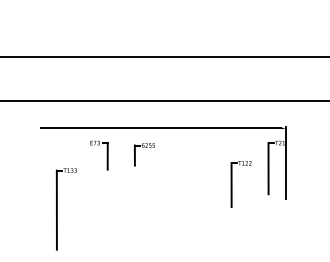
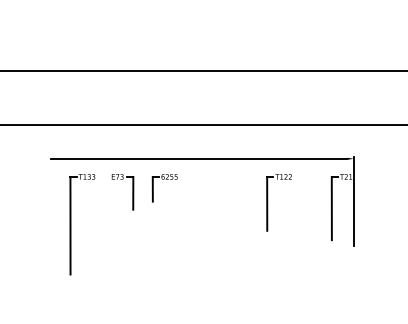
part: (144, 147) -> (164, 179), moved
part: (232, 184) -> (268, 202), moved
part: (57, 209) -> (71, 224), moved

